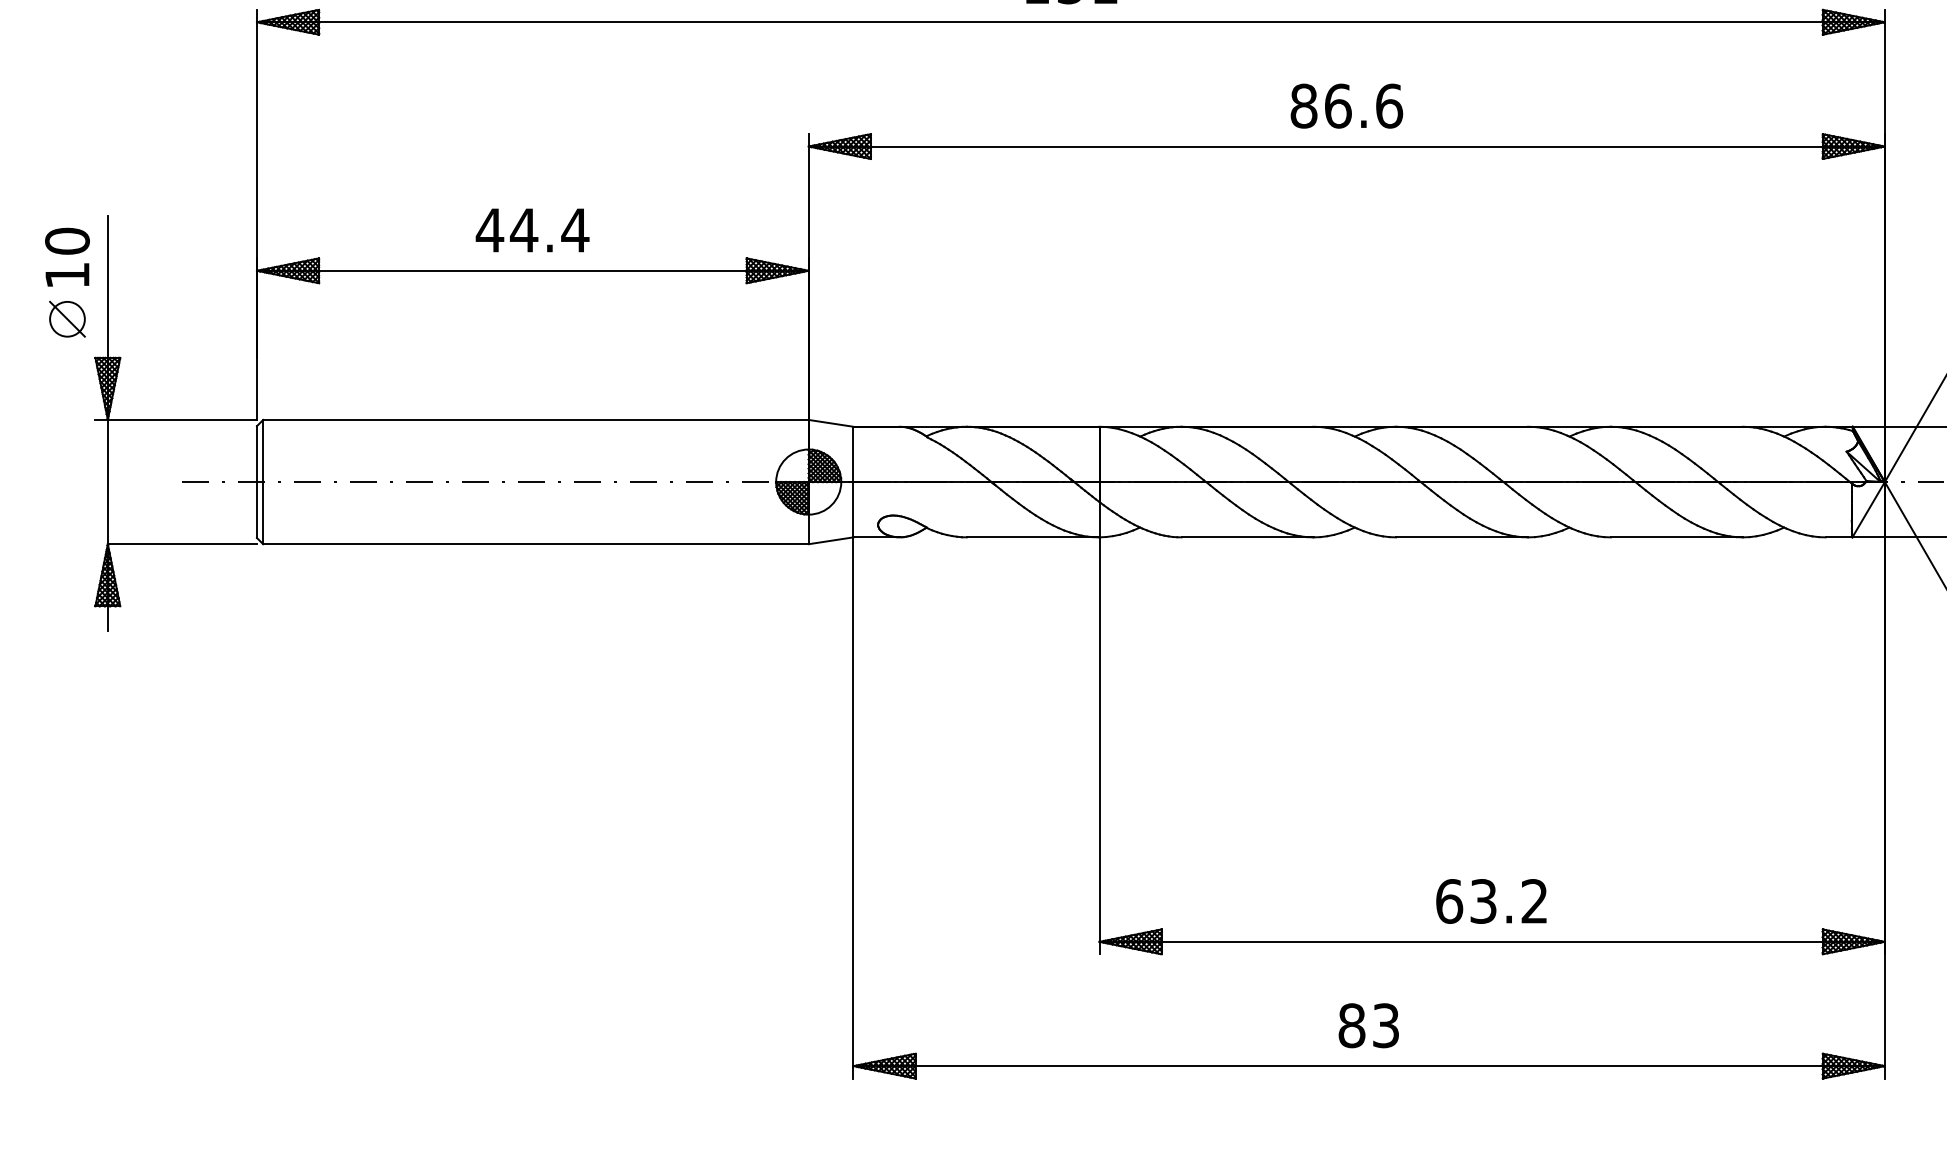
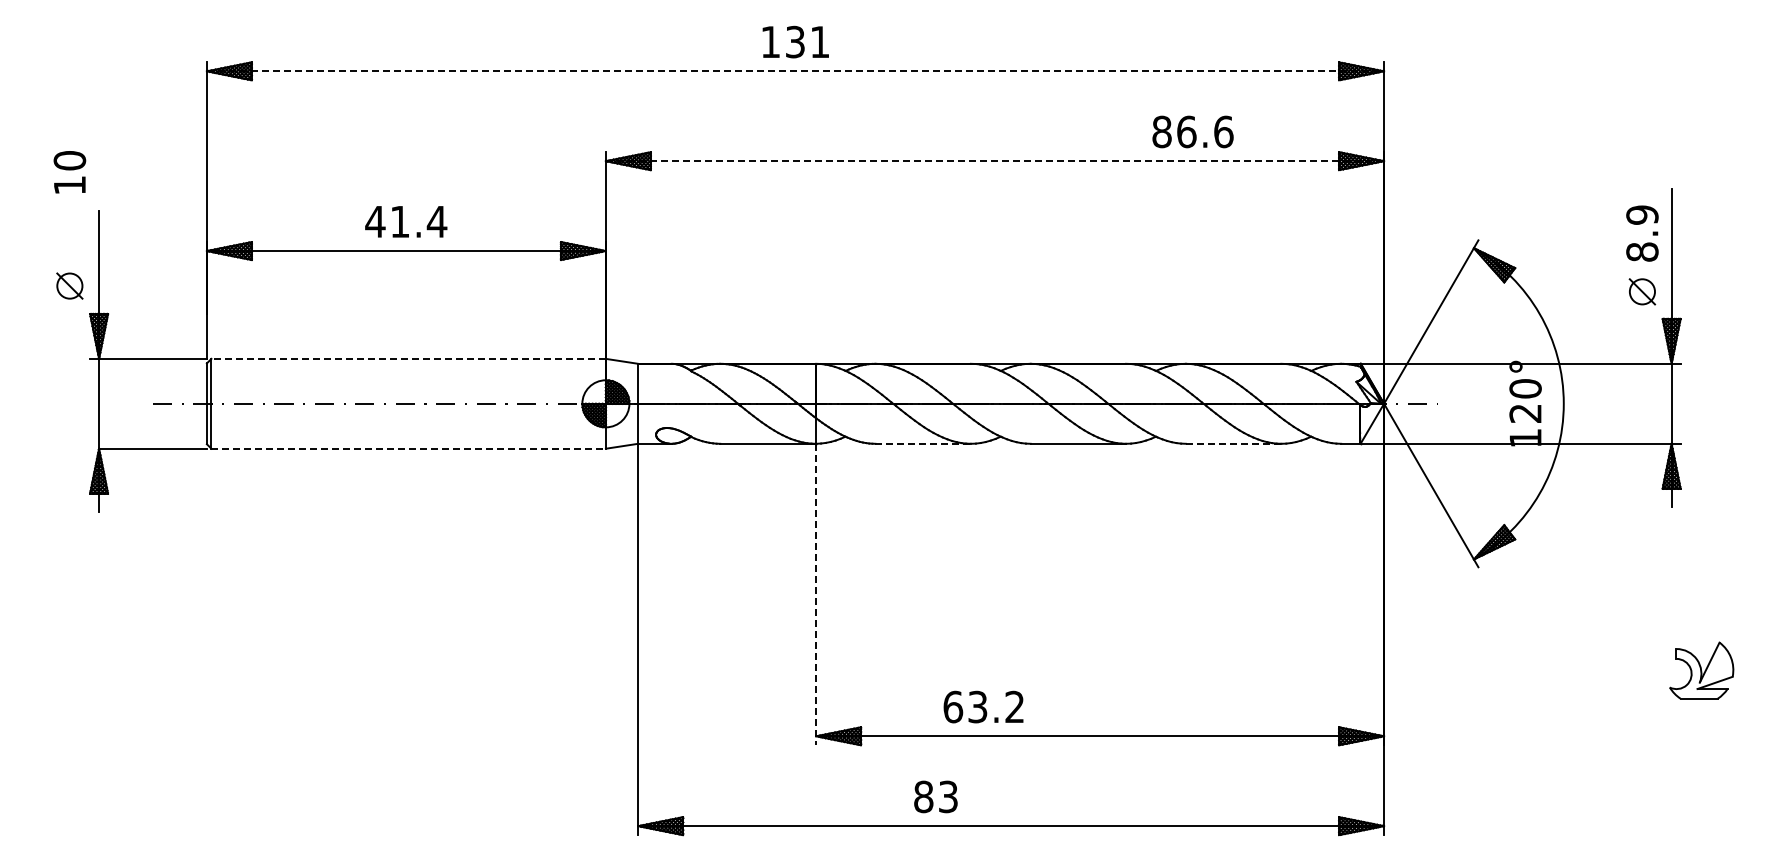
line: (1070, 22) -> (795, 71), solid -> dashed
text: (1346, 105) -> (1192, 131), moved
line: (1347, 146) -> (995, 161), solid -> dashed
text: (523, 229) -> (399, 221), 44.4 -> 41.4
text: (66, 257) -> (69, 172), moved
line: (535, 419) -> (408, 358), solid -> dashed
line: (1247, 536) -> (923, 443), solid -> dashed
line: (1676, 536) -> (1233, 443), solid -> dashed
line: (537, 543) -> (409, 448), solid -> dashed
line: (1099, 745) -> (816, 594), solid -> dashed
text: (1491, 900) -> (983, 706), moved
text: (1368, 1025) -> (935, 796), moved

